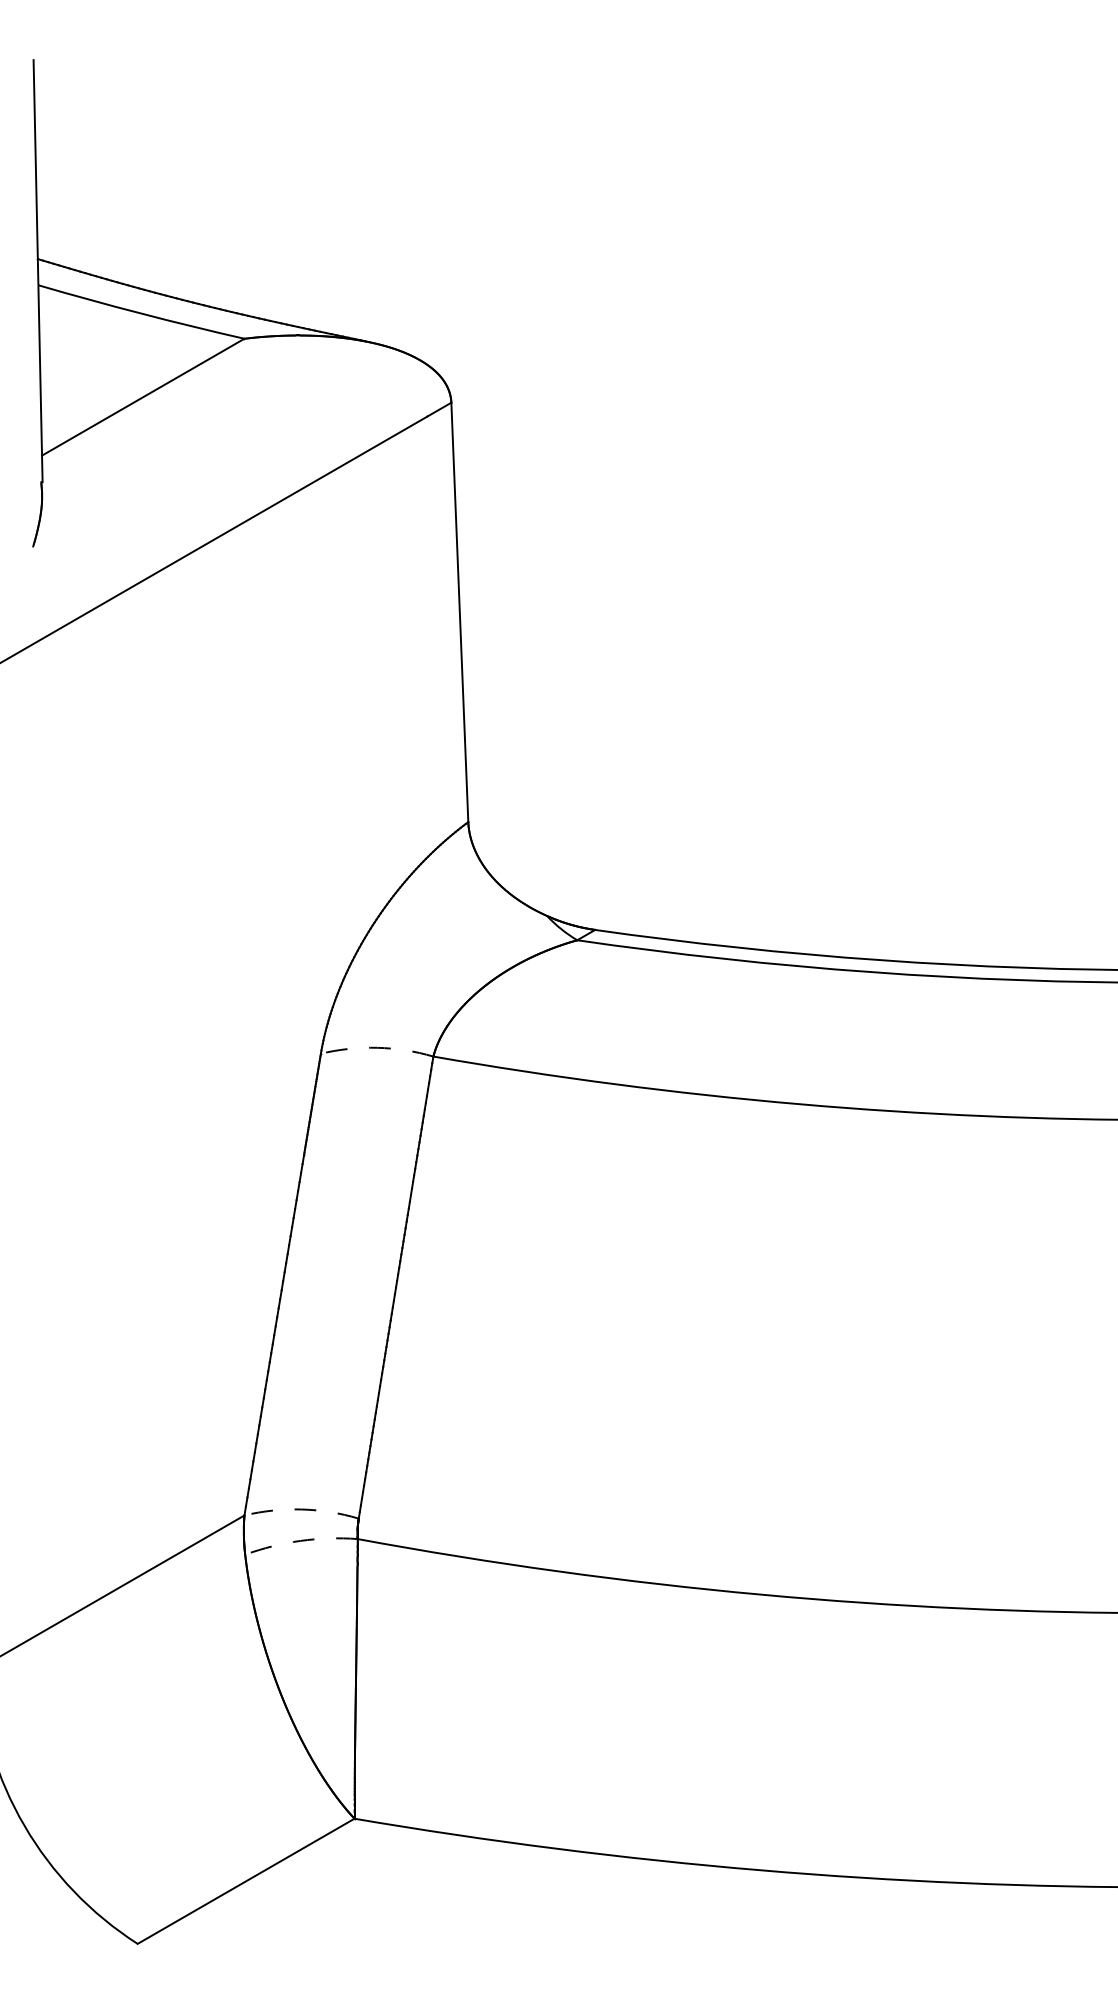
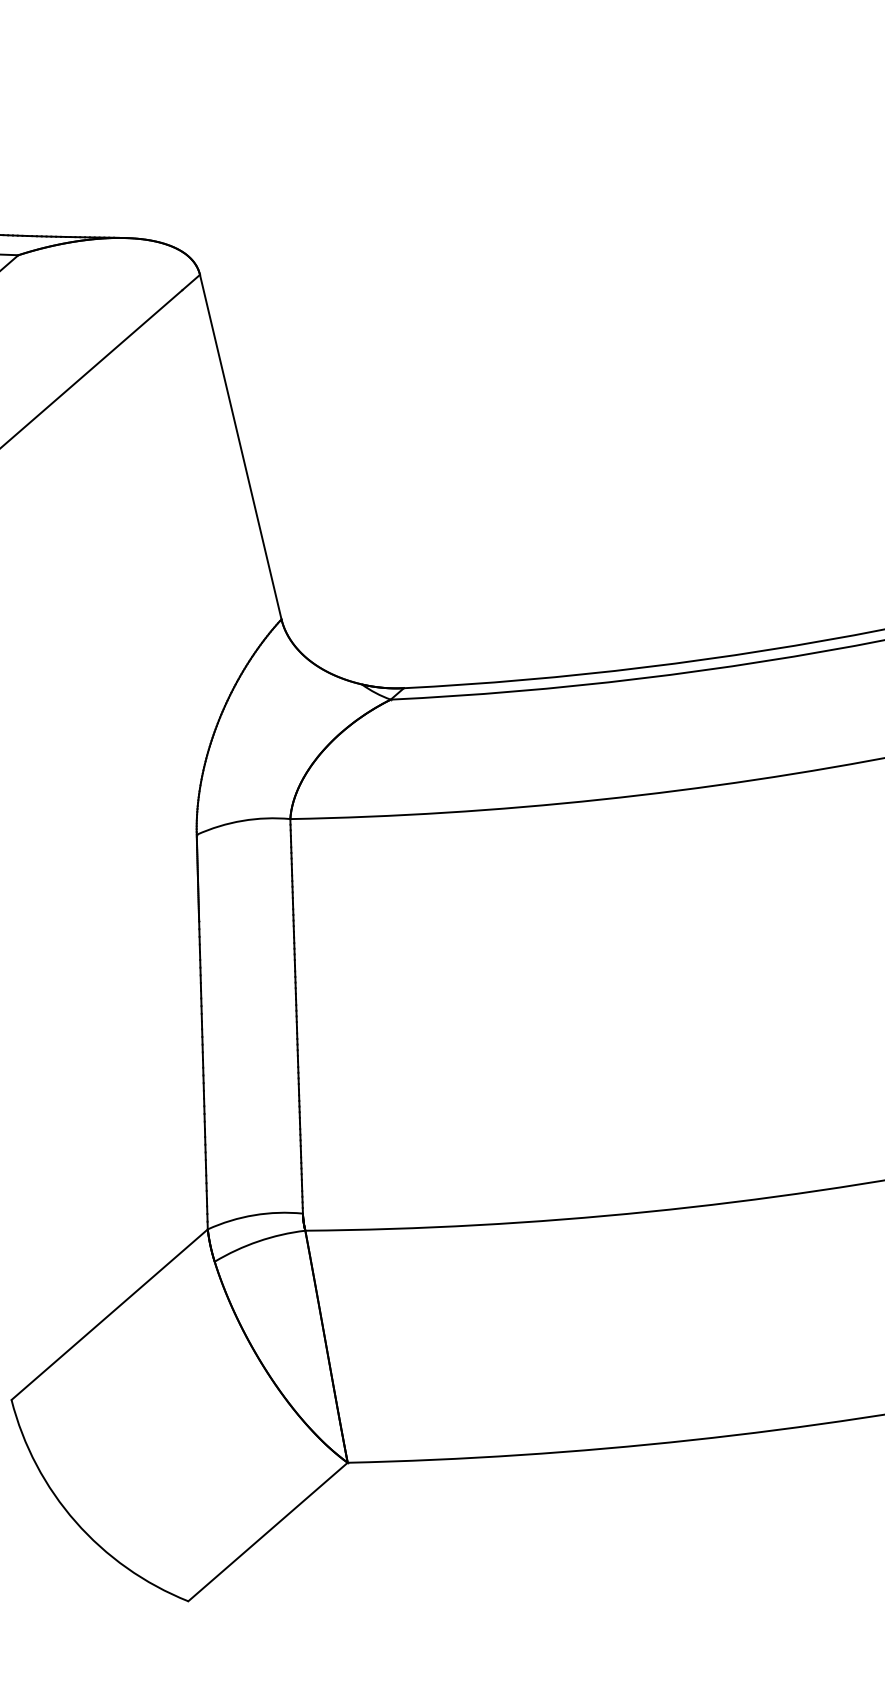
arc: (377, 1047) -> (242, 820), dashed -> solid
arc: (301, 1509) -> (254, 1215), dashed -> solid
arc: (300, 1540) -> (258, 1241), dashed -> solid

